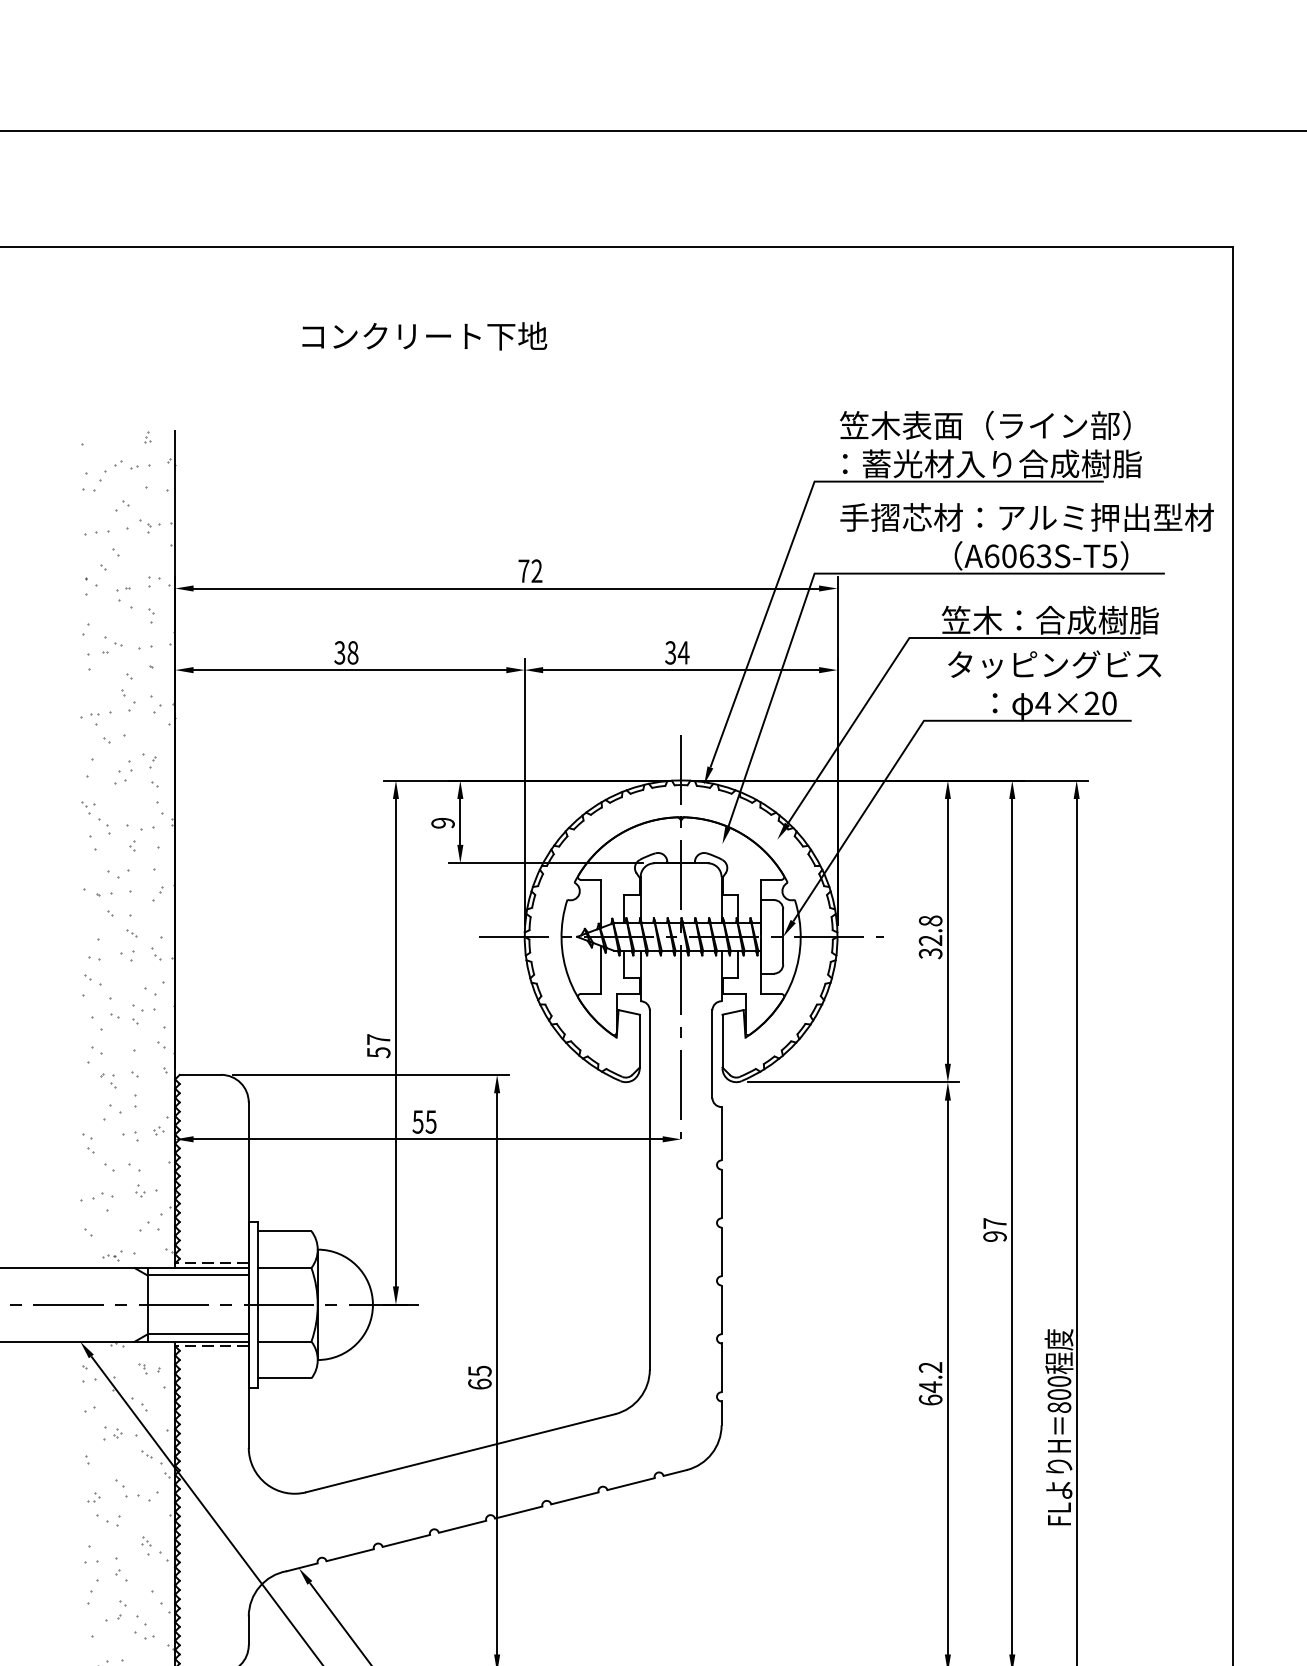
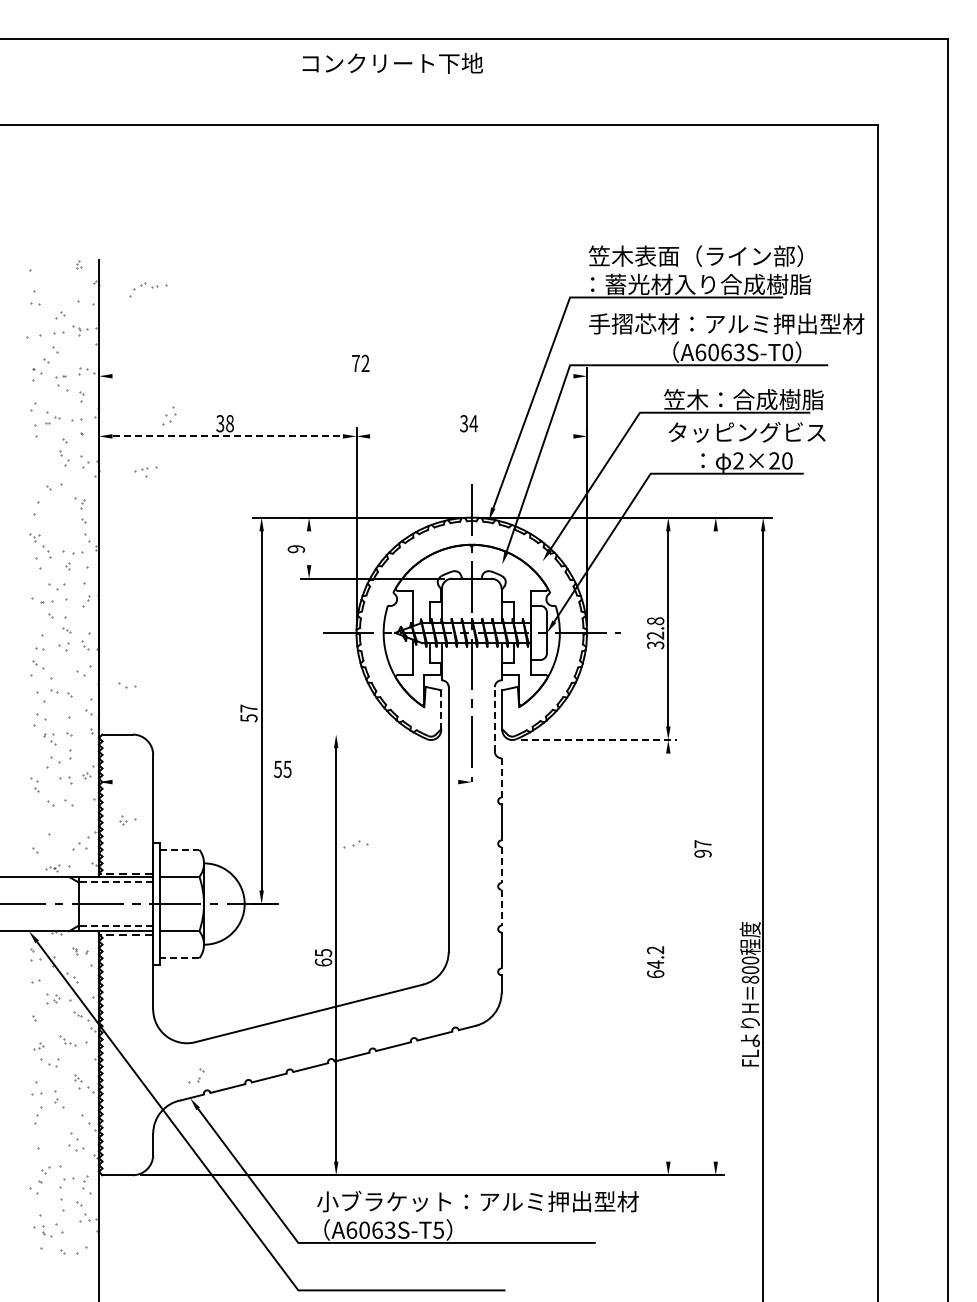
text: (424, 335) -> (392, 62), moved
part: (125, 470) -> (148, 289), moved
part: (95, 533) -> (40, 335), size x1.6
text: (1109, 556) -> (787, 352), A6063S-T5 -> A6063S-T0
line: (505, 588) -> (342, 376), removed
line: (350, 670) -> (228, 436), solid -> dashed
line: (680, 670) -> (471, 436), removed
text: (1043, 702) -> (738, 460), 4×20 -> 2×20
part: (95, 717) -> (145, 471), moved
part: (124, 772) -> (169, 415), moved
line: (460, 822) -> (309, 548), removed
part: (144, 1008) -> (127, 685), moved
line: (640, 1042) -> (441, 710), solid -> dashed
line: (711, 1053) -> (494, 718), solid -> dashed
line: (369, 1074) -> (242, 734), removed
line: (853, 1082) -> (598, 740), solid -> dashed
line: (721, 1133) -> (501, 777), solid -> dashed
line: (428, 1139) -> (285, 782), removed
part: (146, 1191) -> (127, 820), moved
part: (97, 1196) -> (355, 844), moved
line: (1011, 1226) -> (715, 846), removed
line: (284, 1230) -> (179, 849), solid -> dashed
line: (721, 1252) -> (501, 865), solid -> dashed
line: (197, 1275) -> (115, 882), solid -> dashed
line: (721, 1309) -> (501, 907), solid -> dashed
line: (197, 1333) -> (115, 925), solid -> dashed
line: (948, 1377) -> (668, 957), removed
line: (284, 1378) -> (179, 958), solid -> dashed
part: (132, 1490) -> (67, 1040), size x0.6
part: (116, 1610) -> (196, 1075), moved

